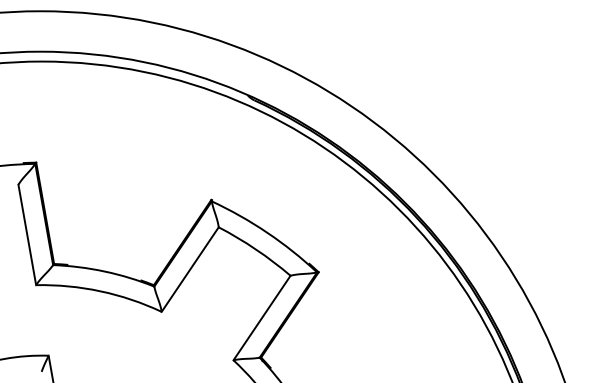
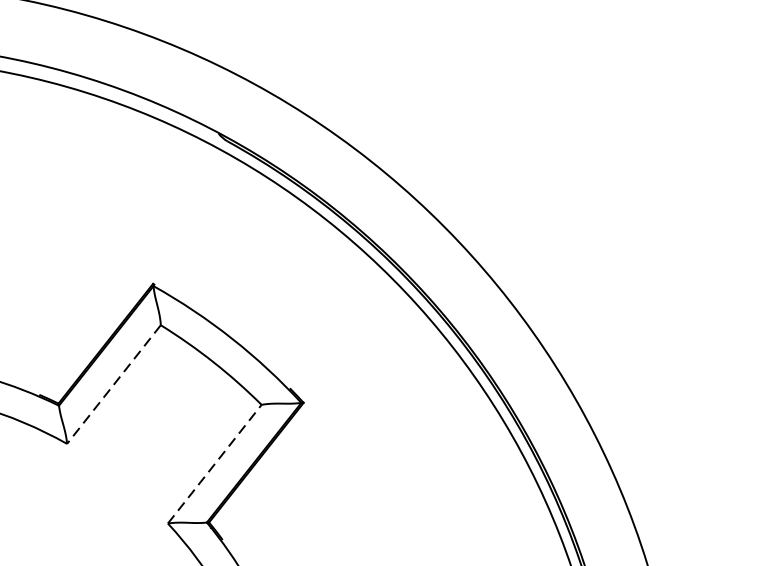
line: (190, 269) -> (114, 384), solid -> dashed
line: (262, 318) -> (215, 464), solid -> dashed

